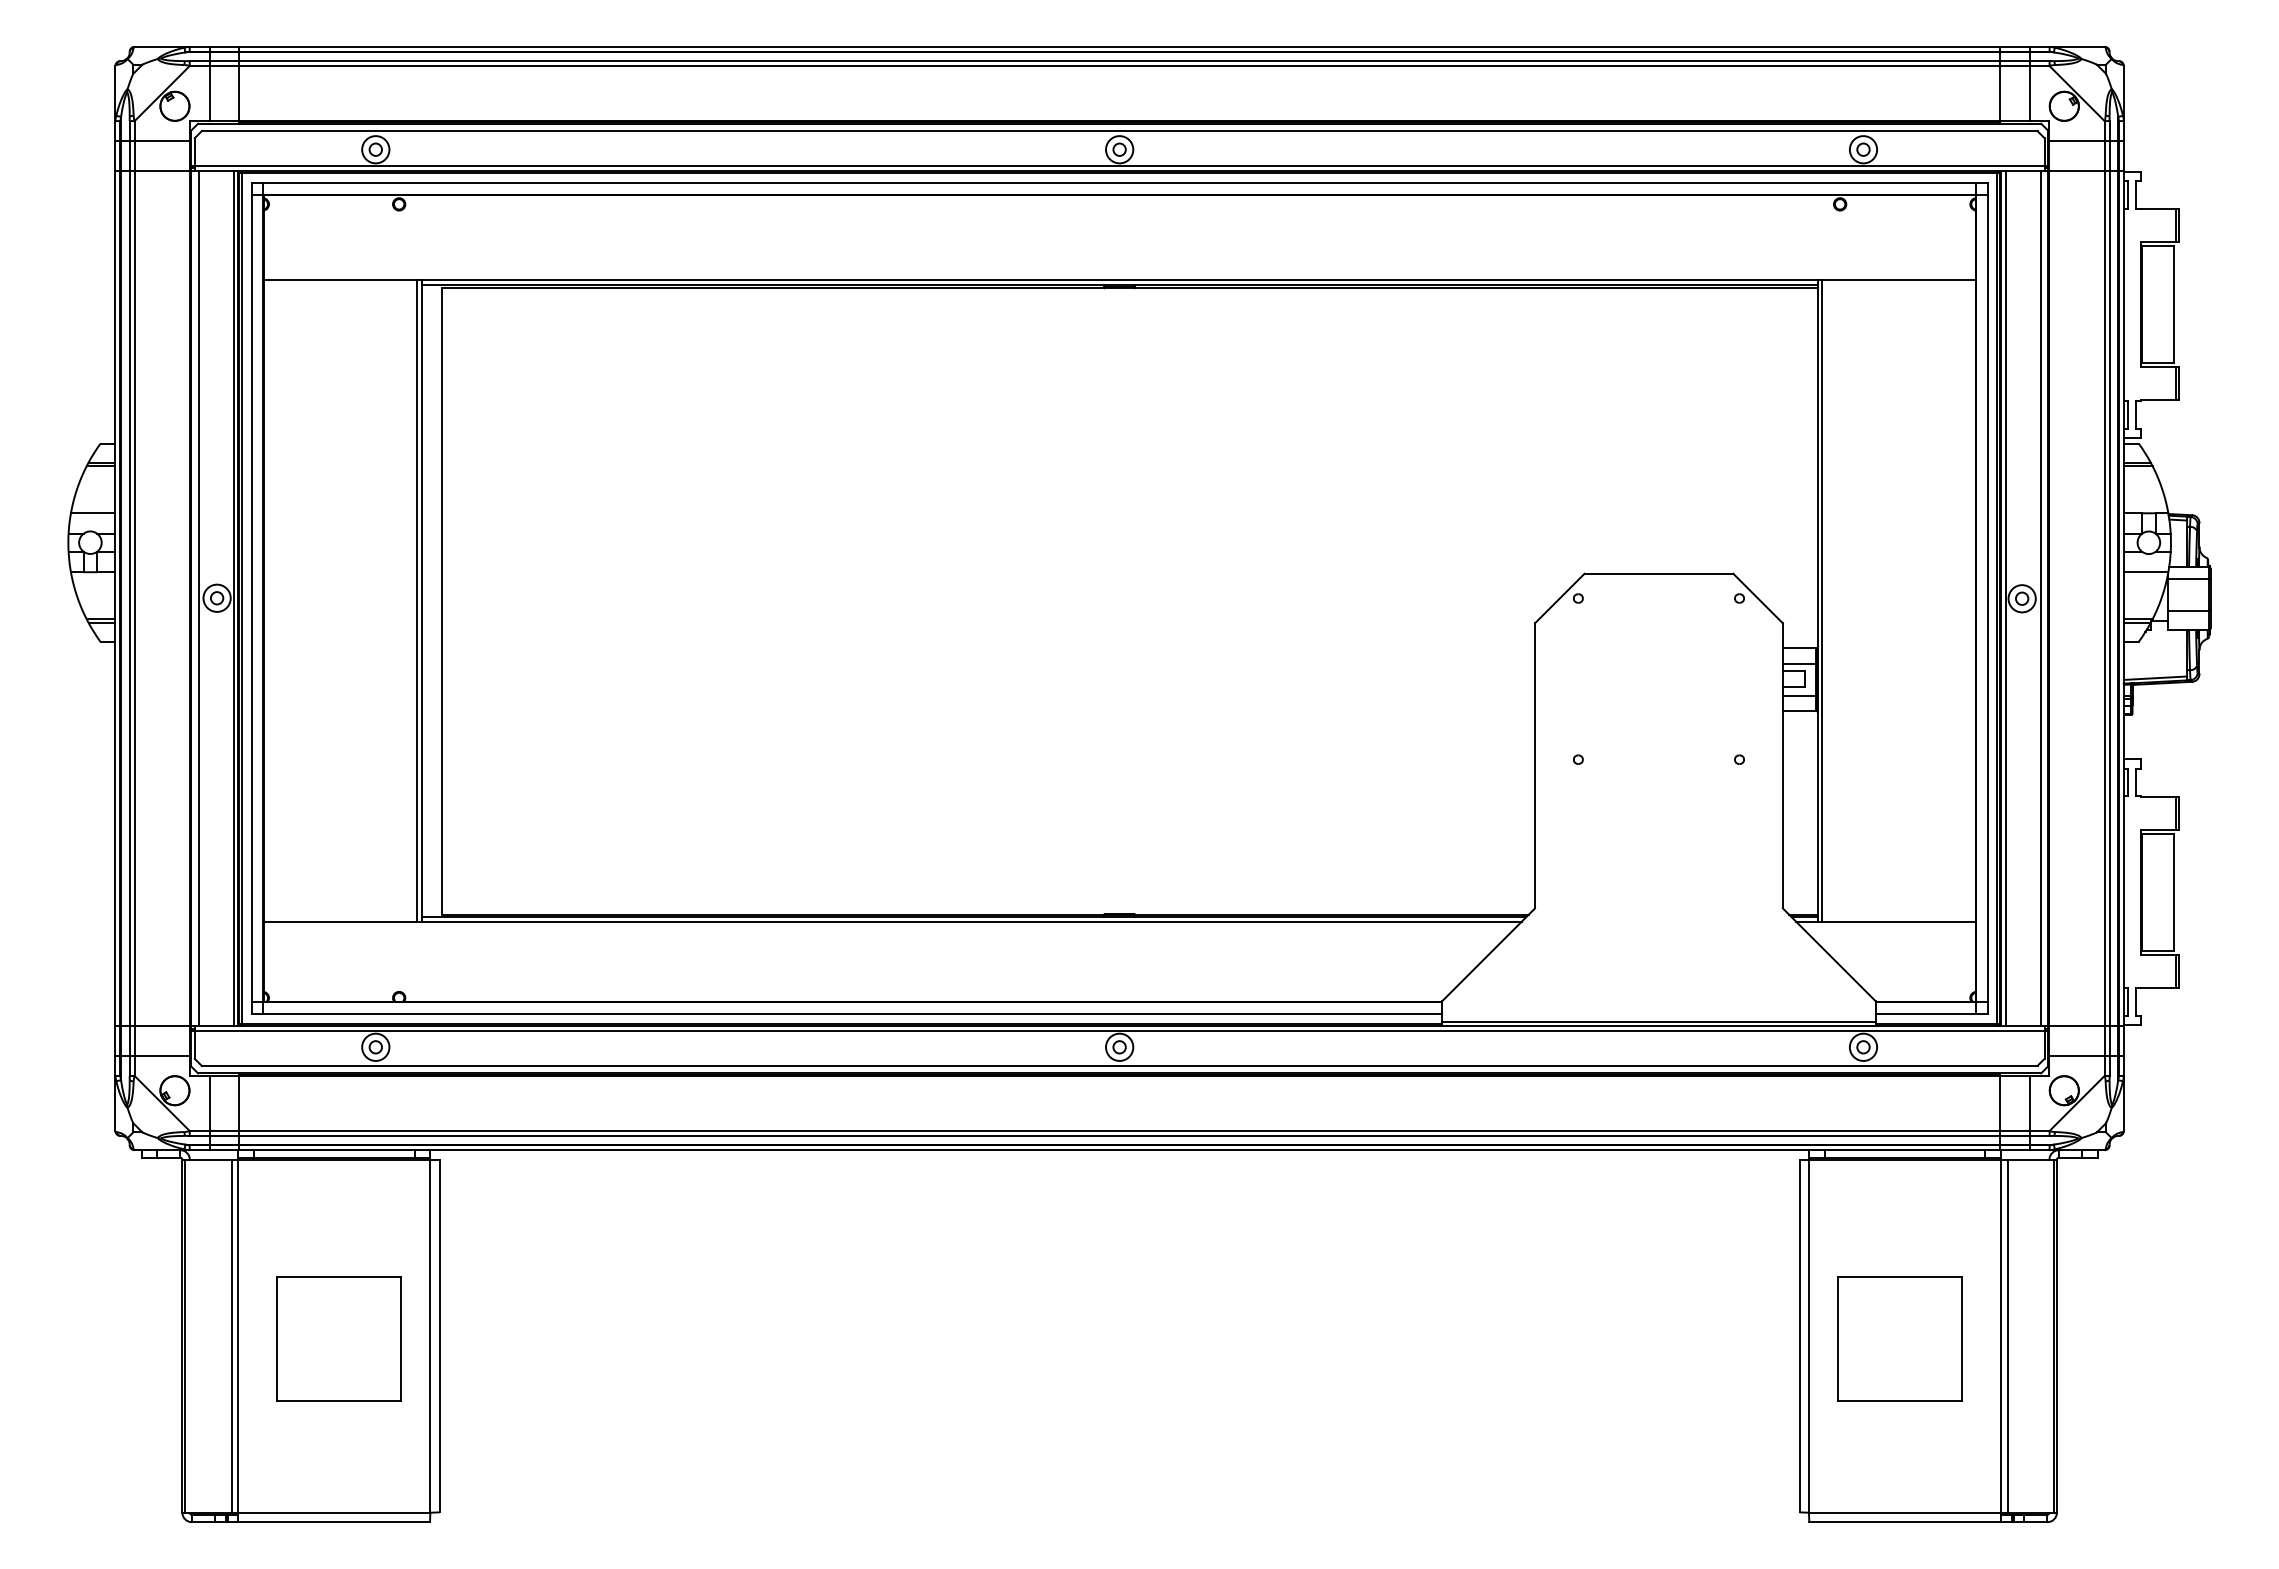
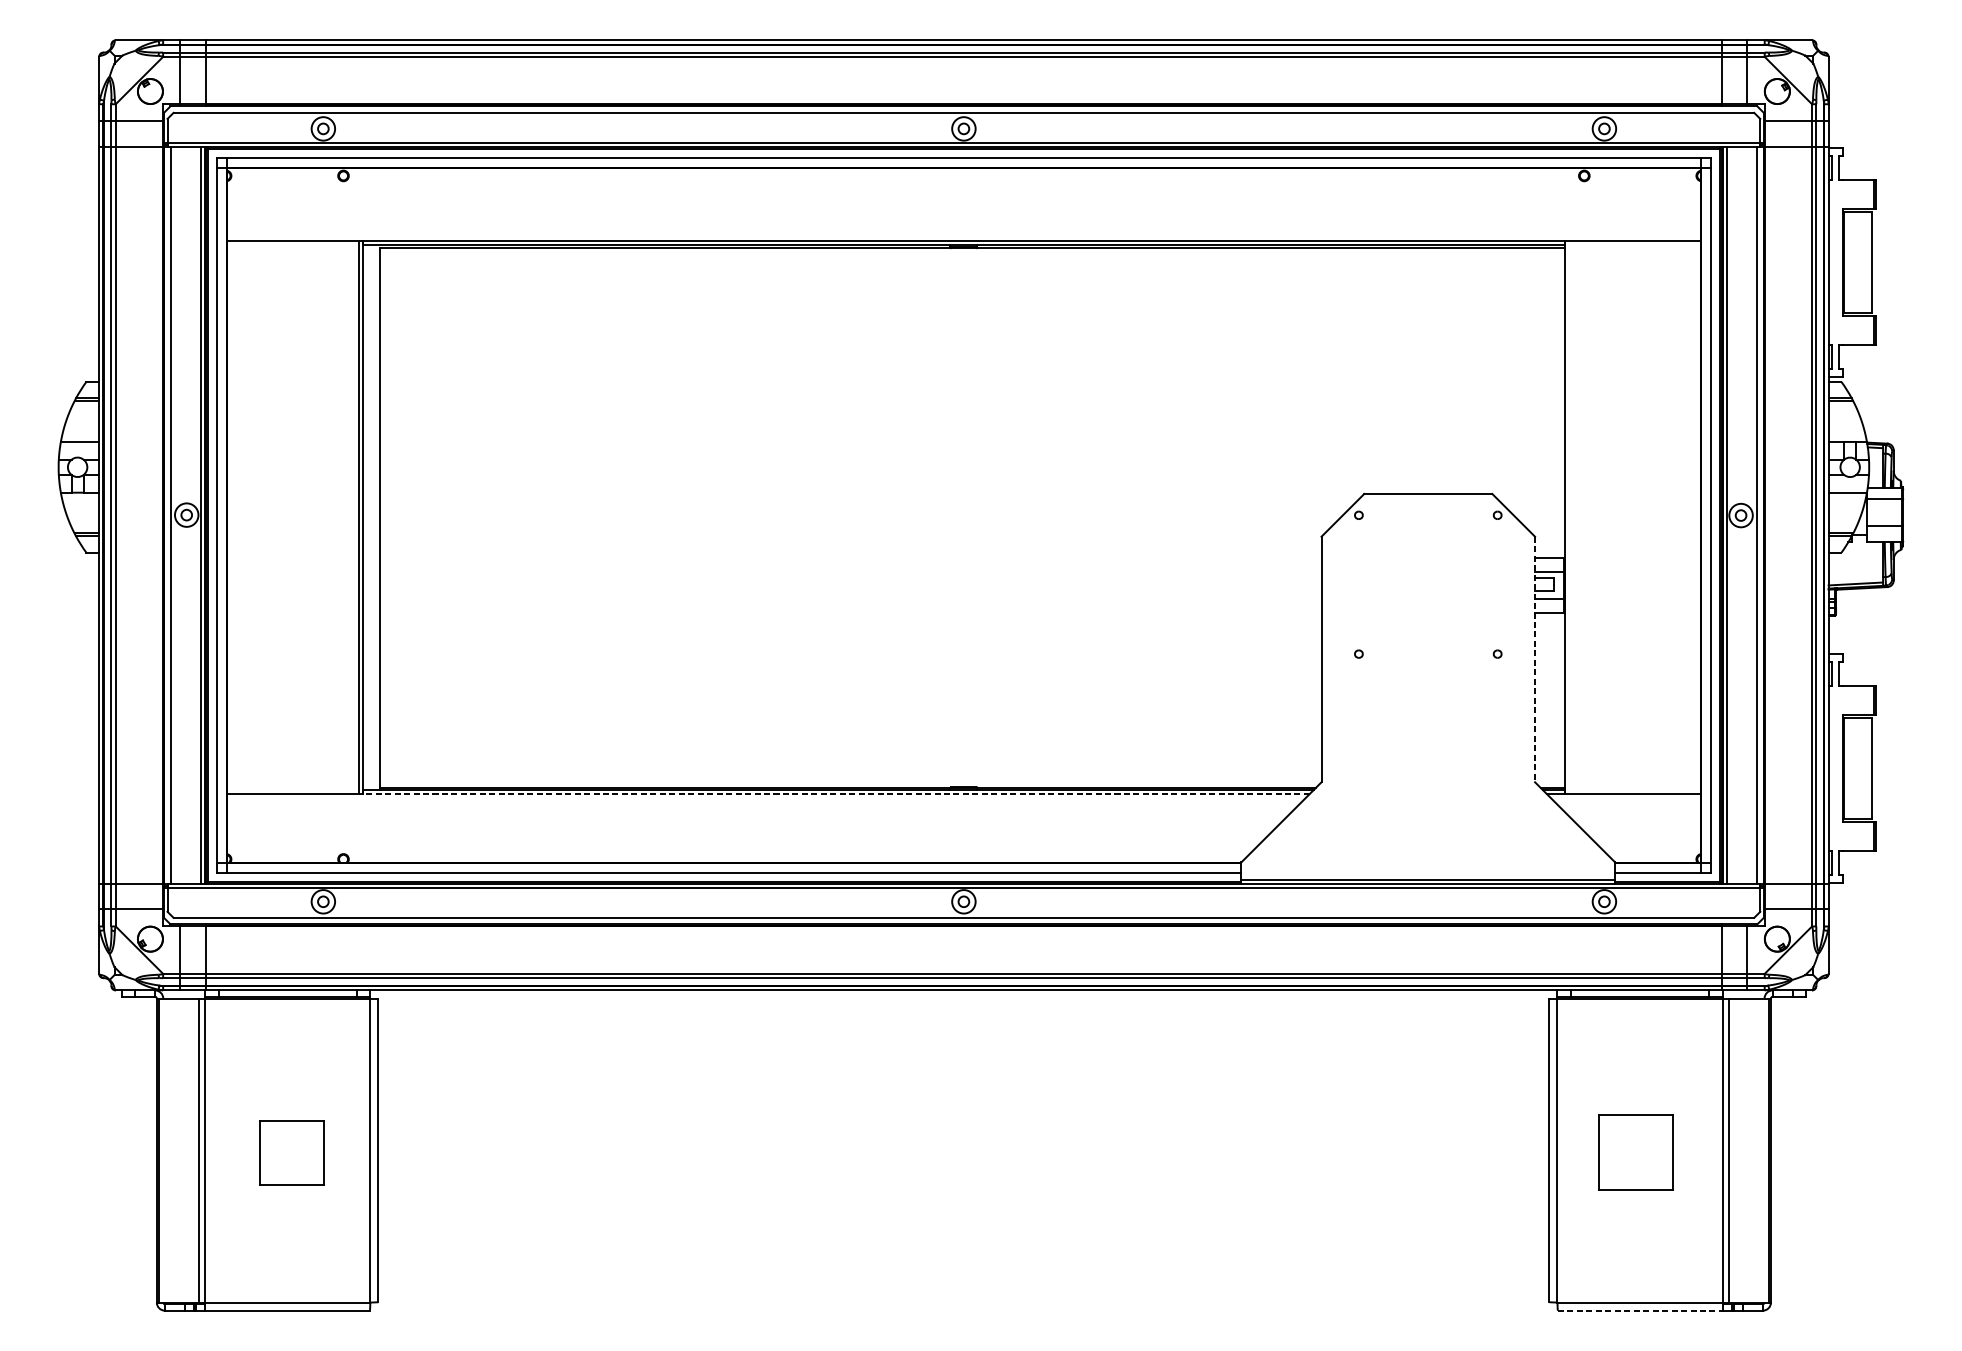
line: (1822, 600) -> (1569, 517), removed
line: (1782, 765) -> (1534, 659), solid -> dashed
line: (971, 921) -> (836, 793), solid -> dashed
part: (338, 1338) -> (291, 1152), size x0.6
part: (1899, 1338) -> (1635, 1152), size x0.7
line: (1905, 1522) -> (1640, 1310), solid -> dashed

